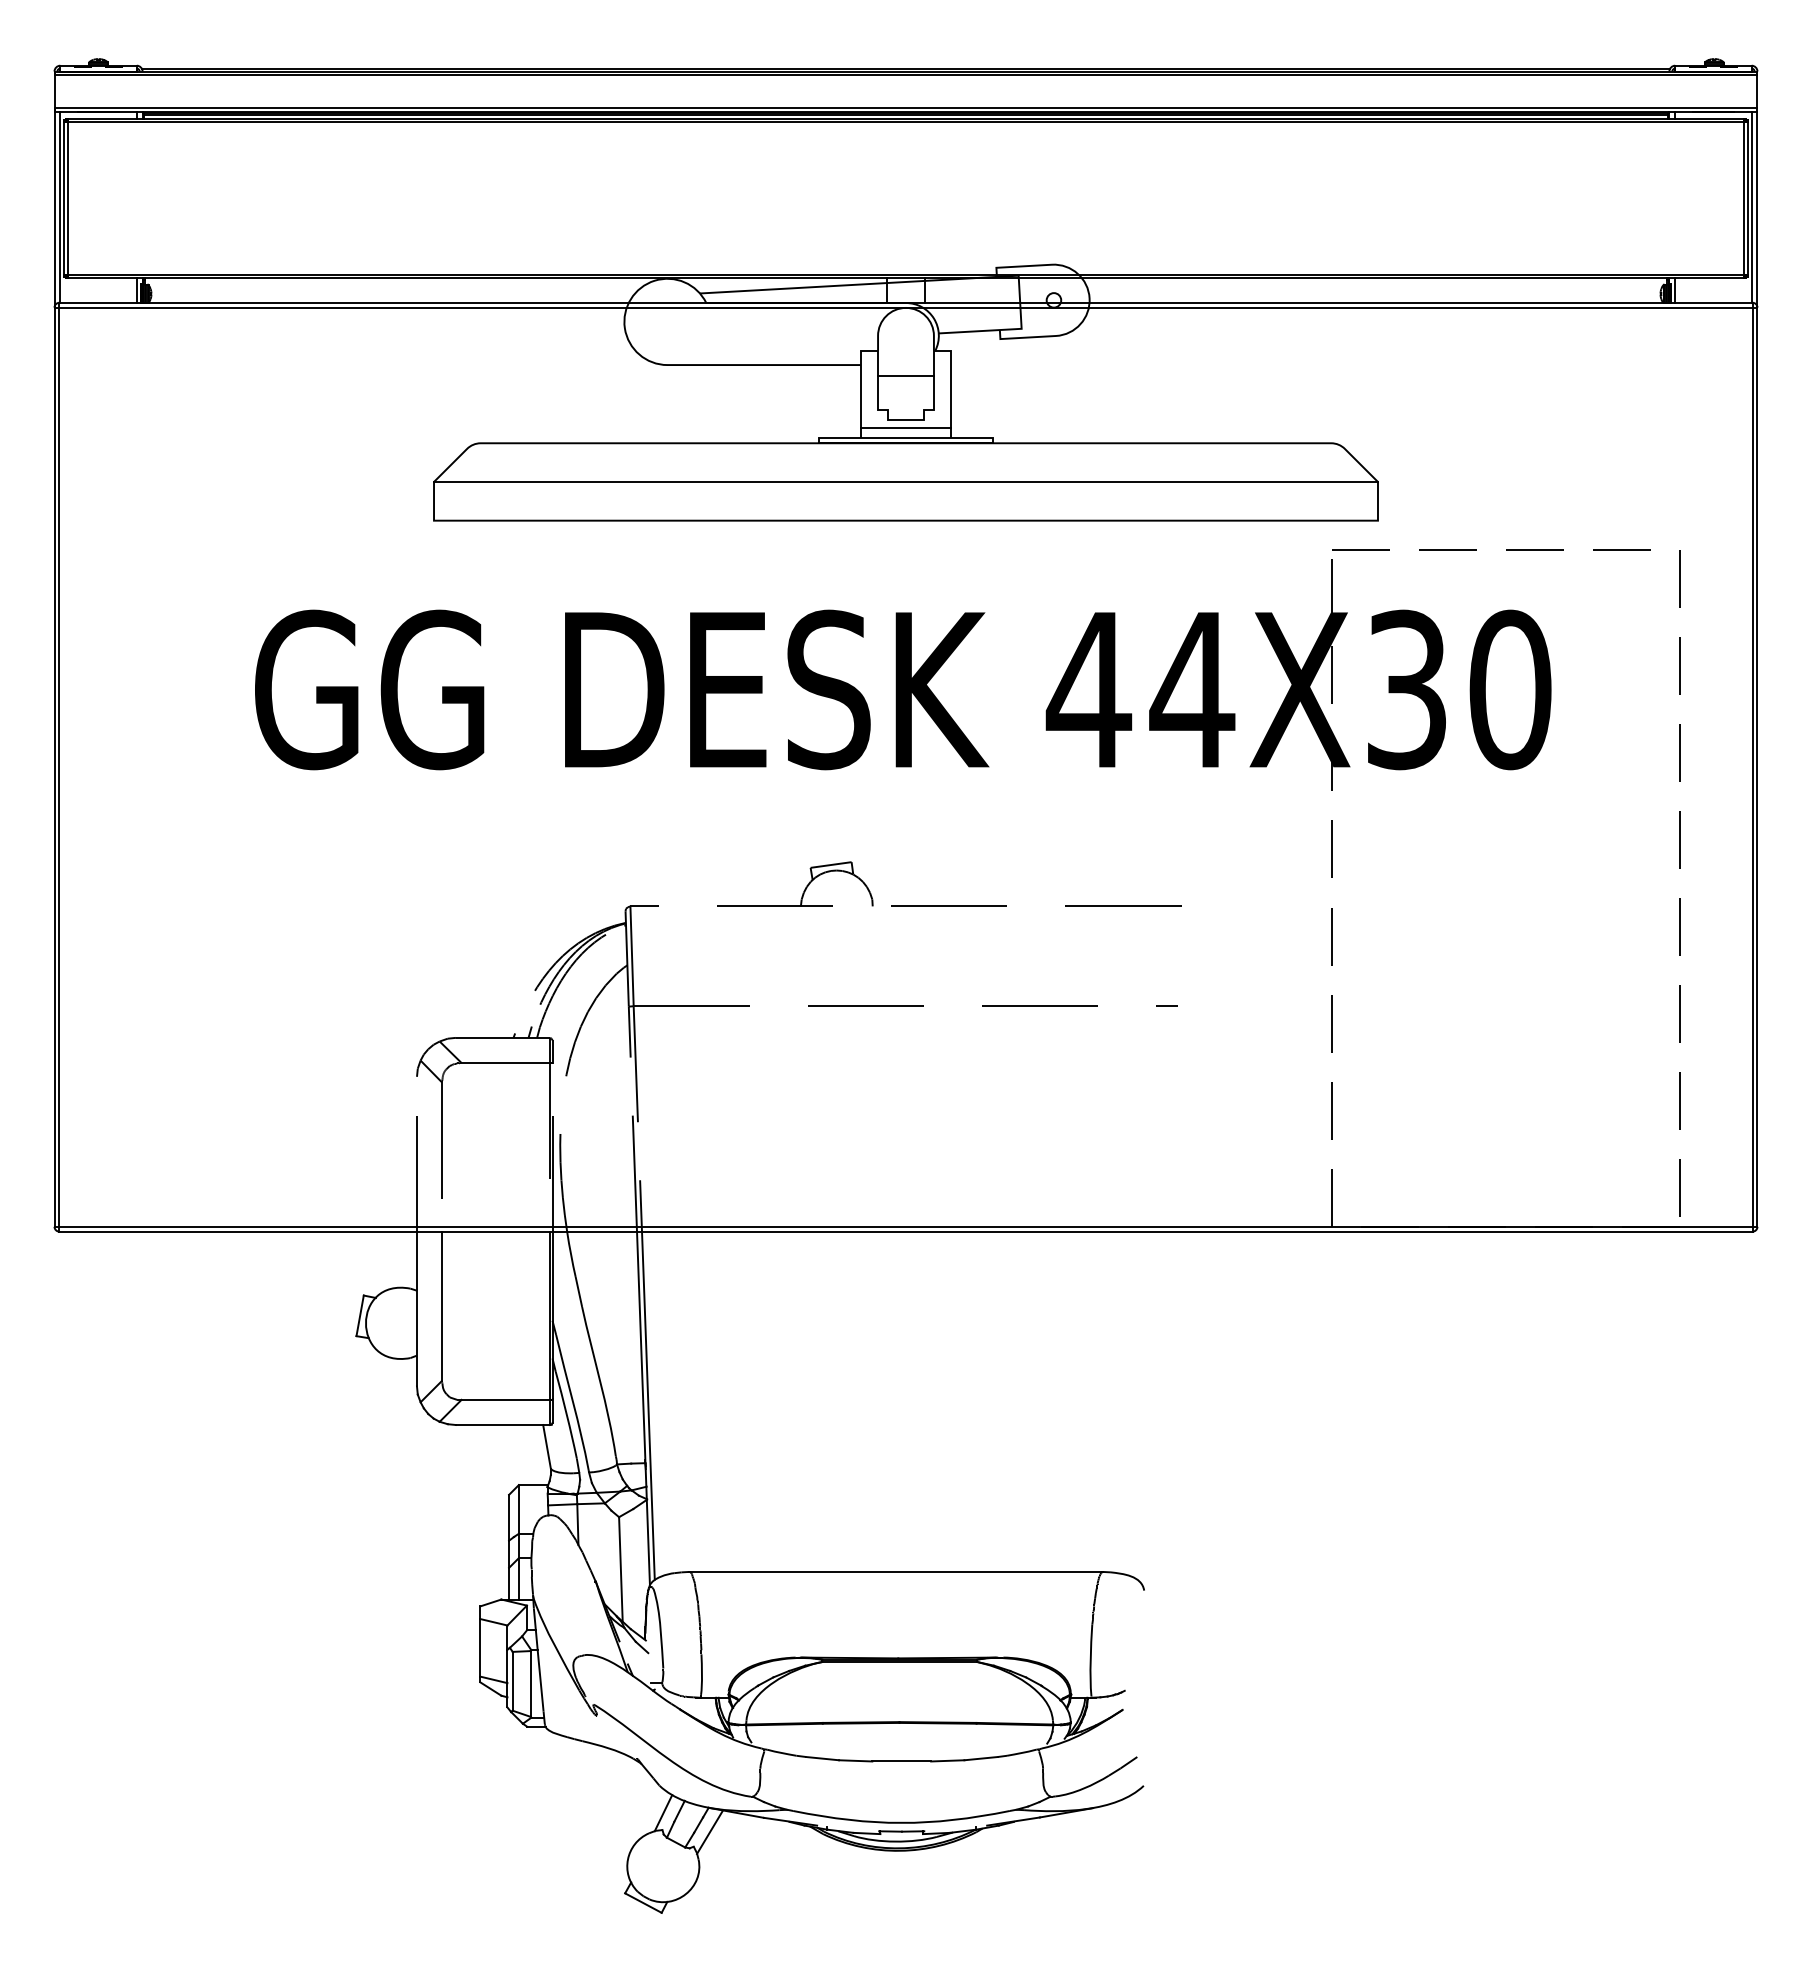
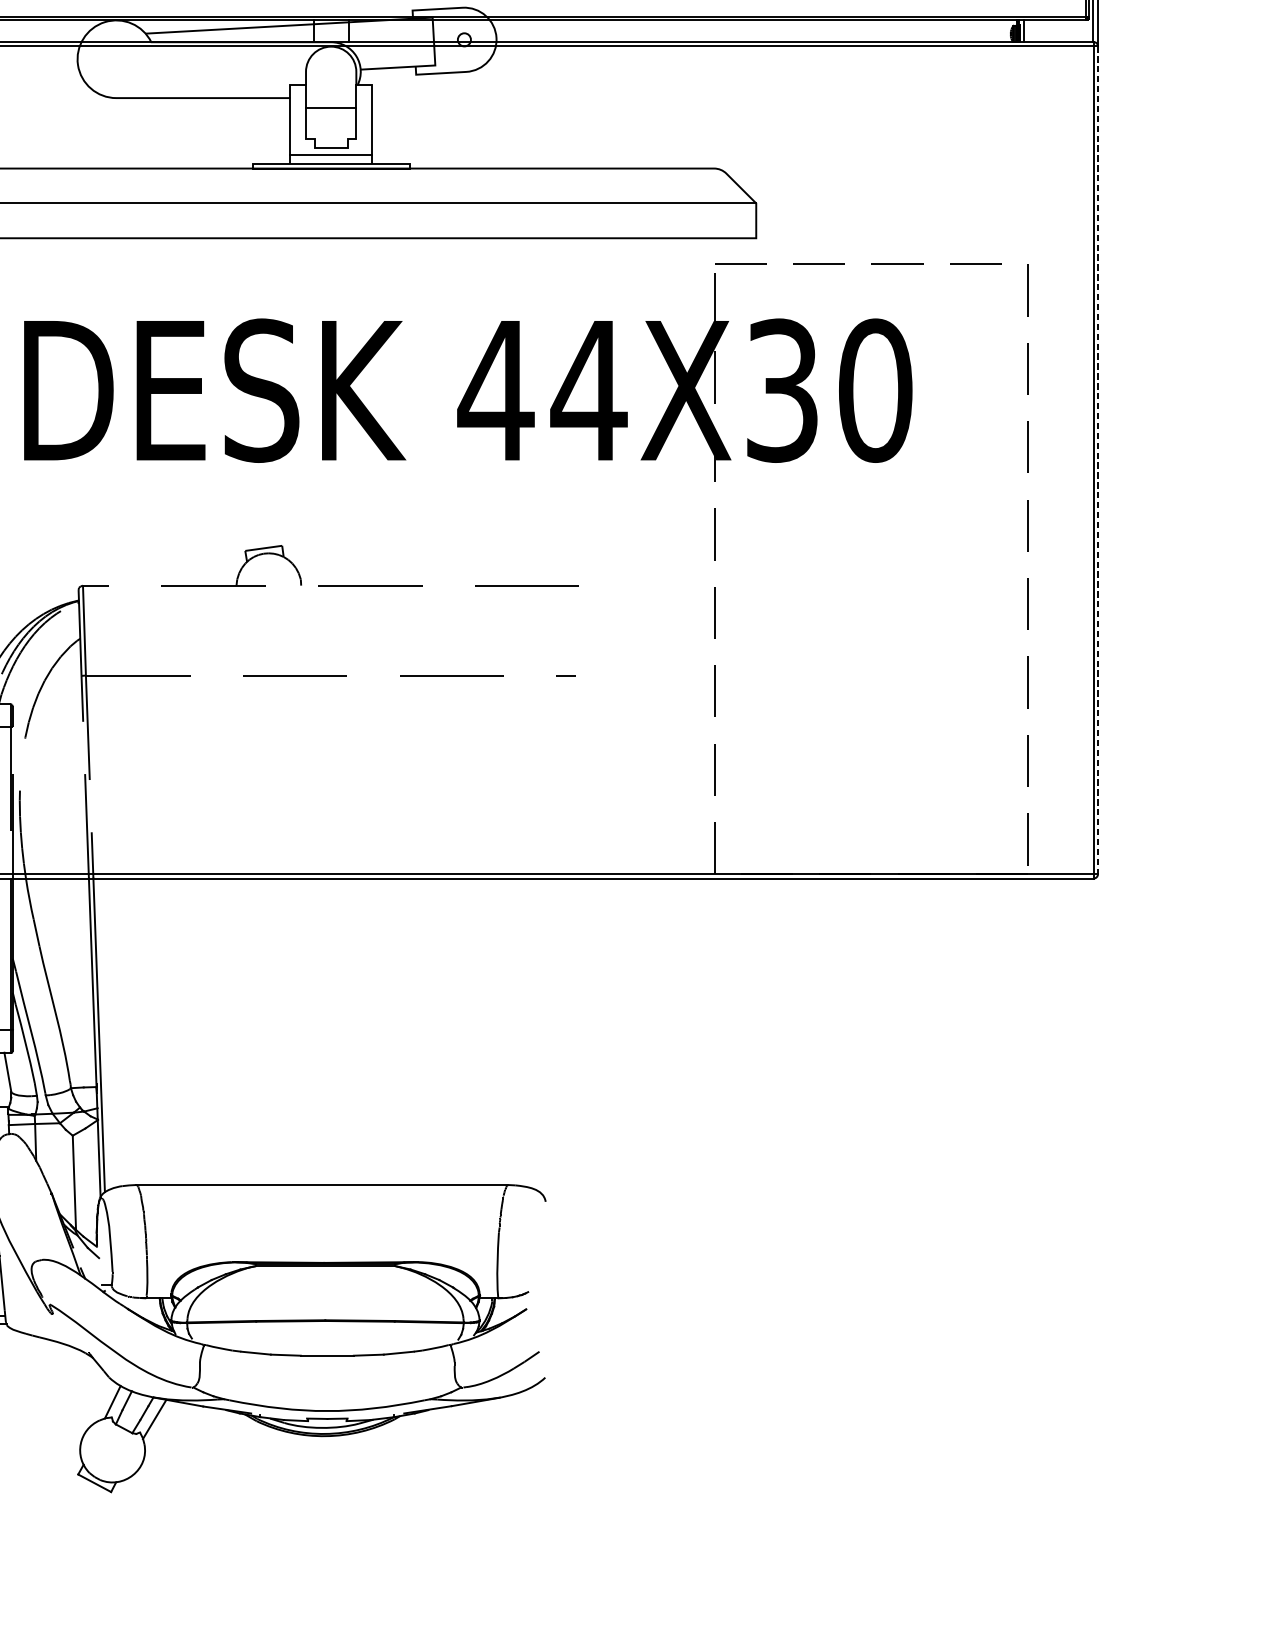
line: (1757, 767) -> (1098, 460), solid -> dashed

